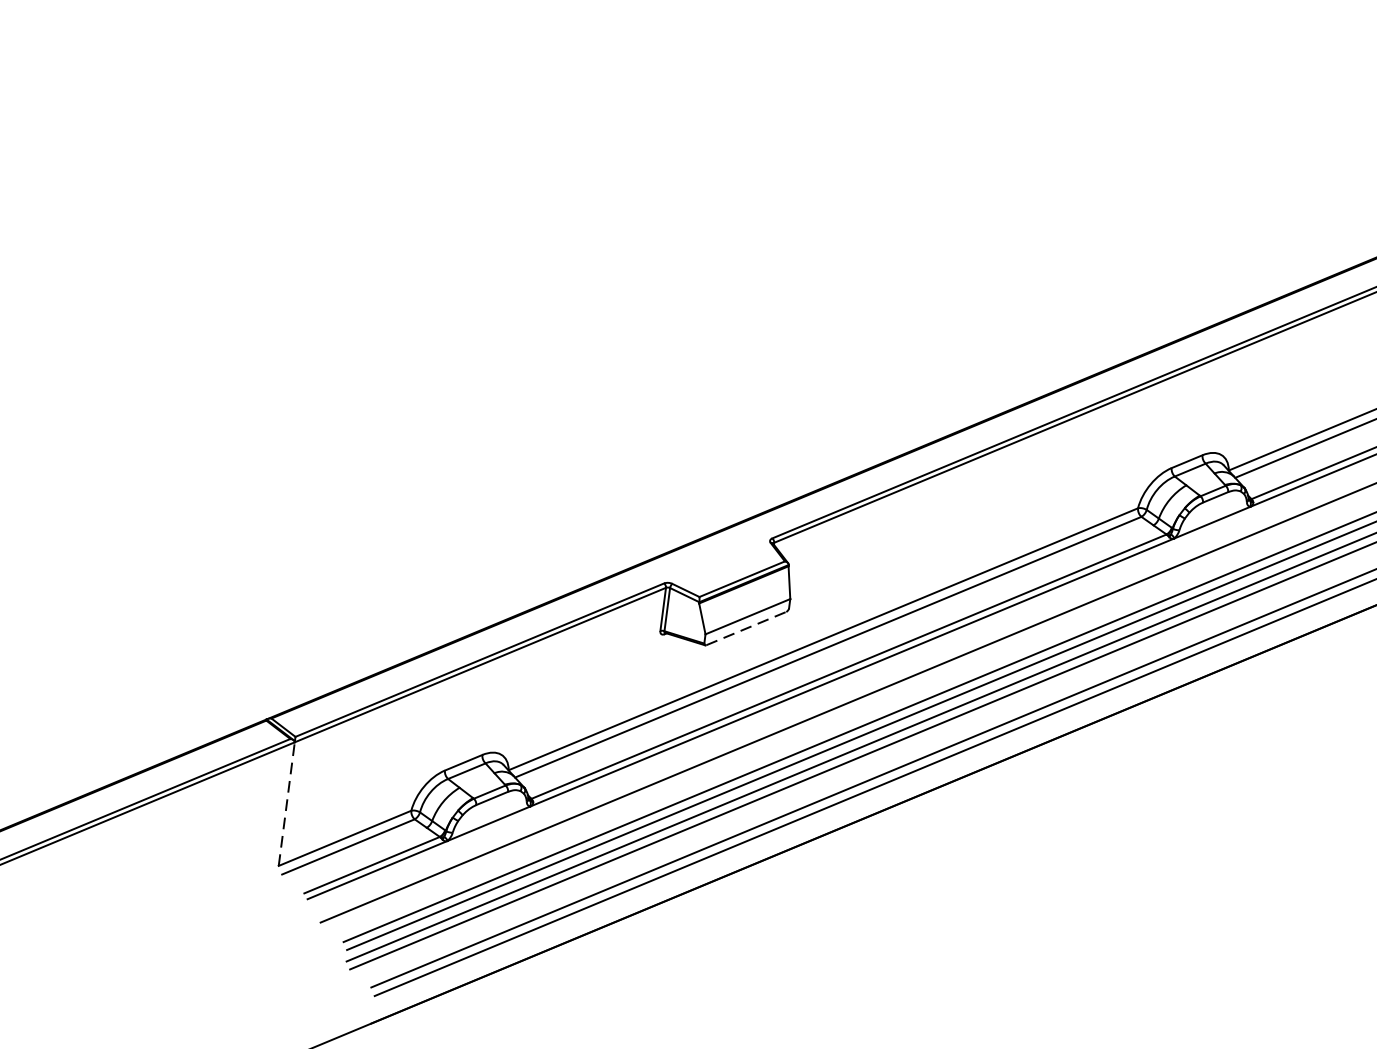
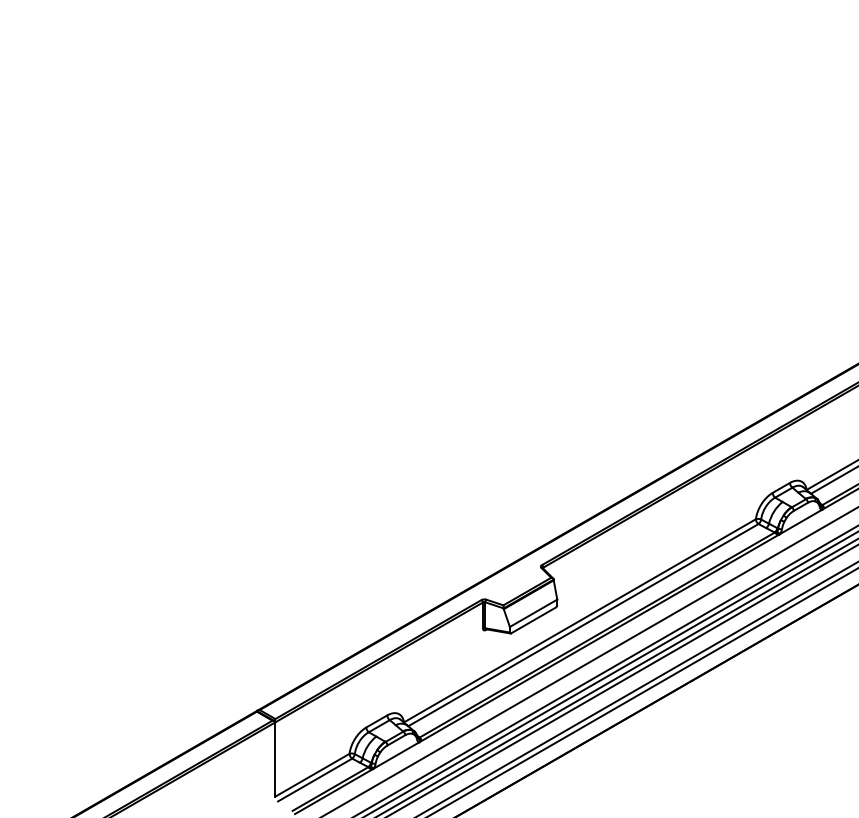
line: (746, 628) -> (533, 620), dashed -> solid
line: (287, 802) -> (275, 758), dashed -> solid

